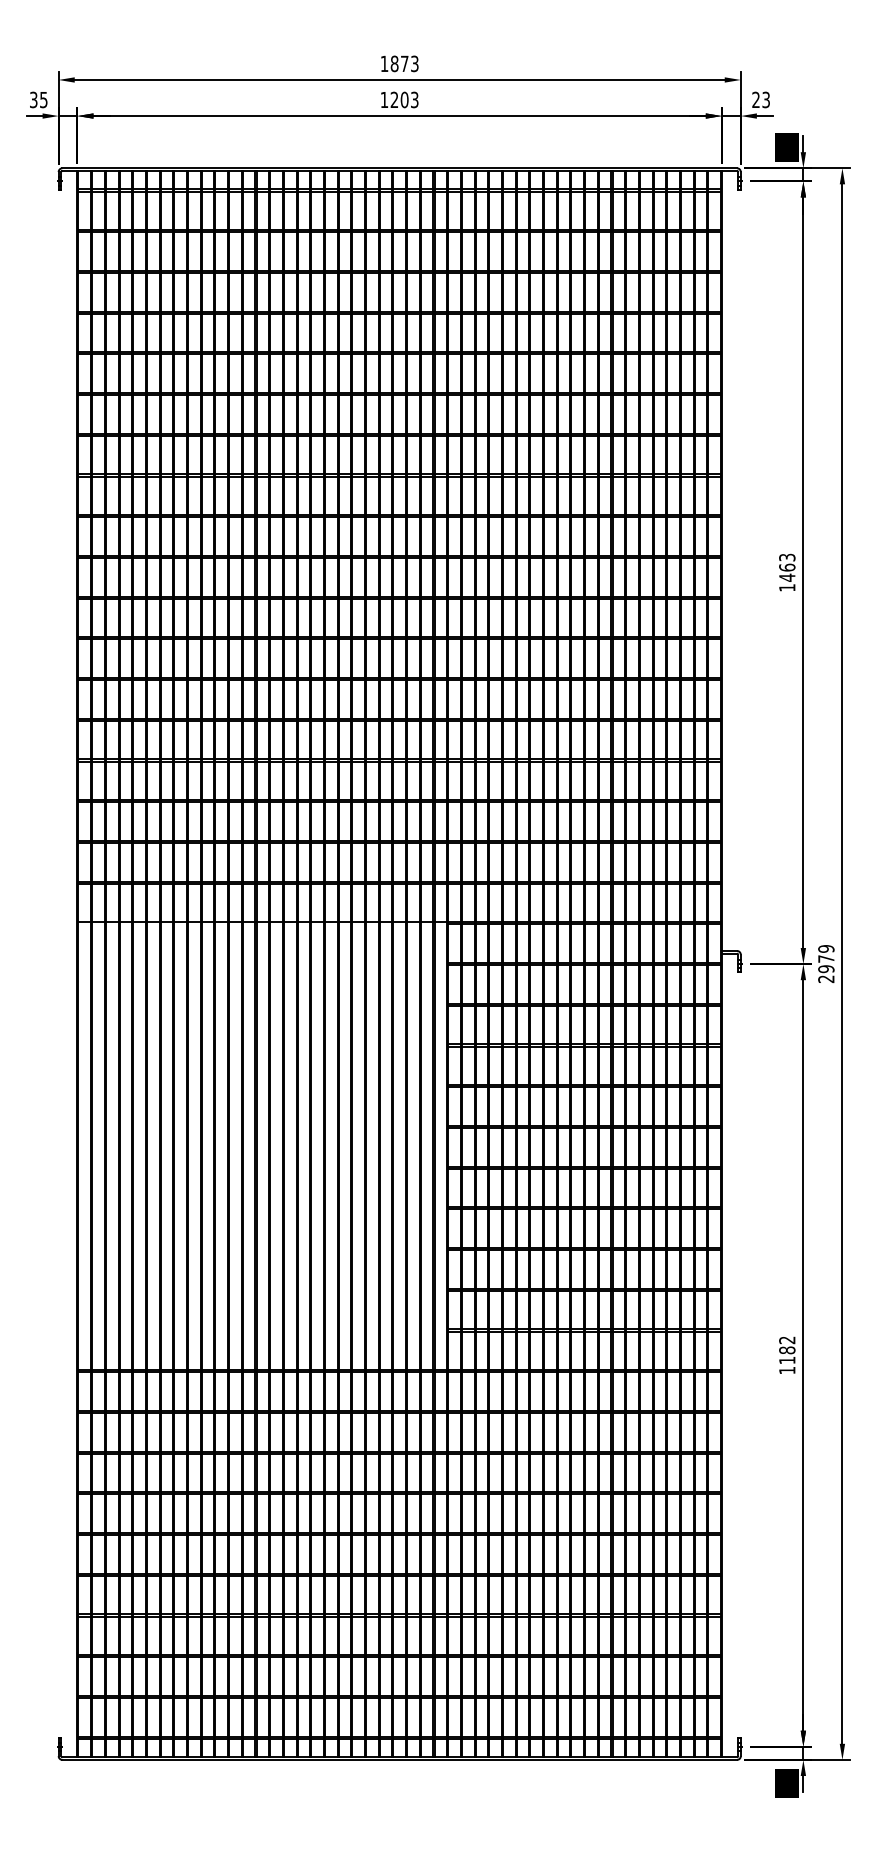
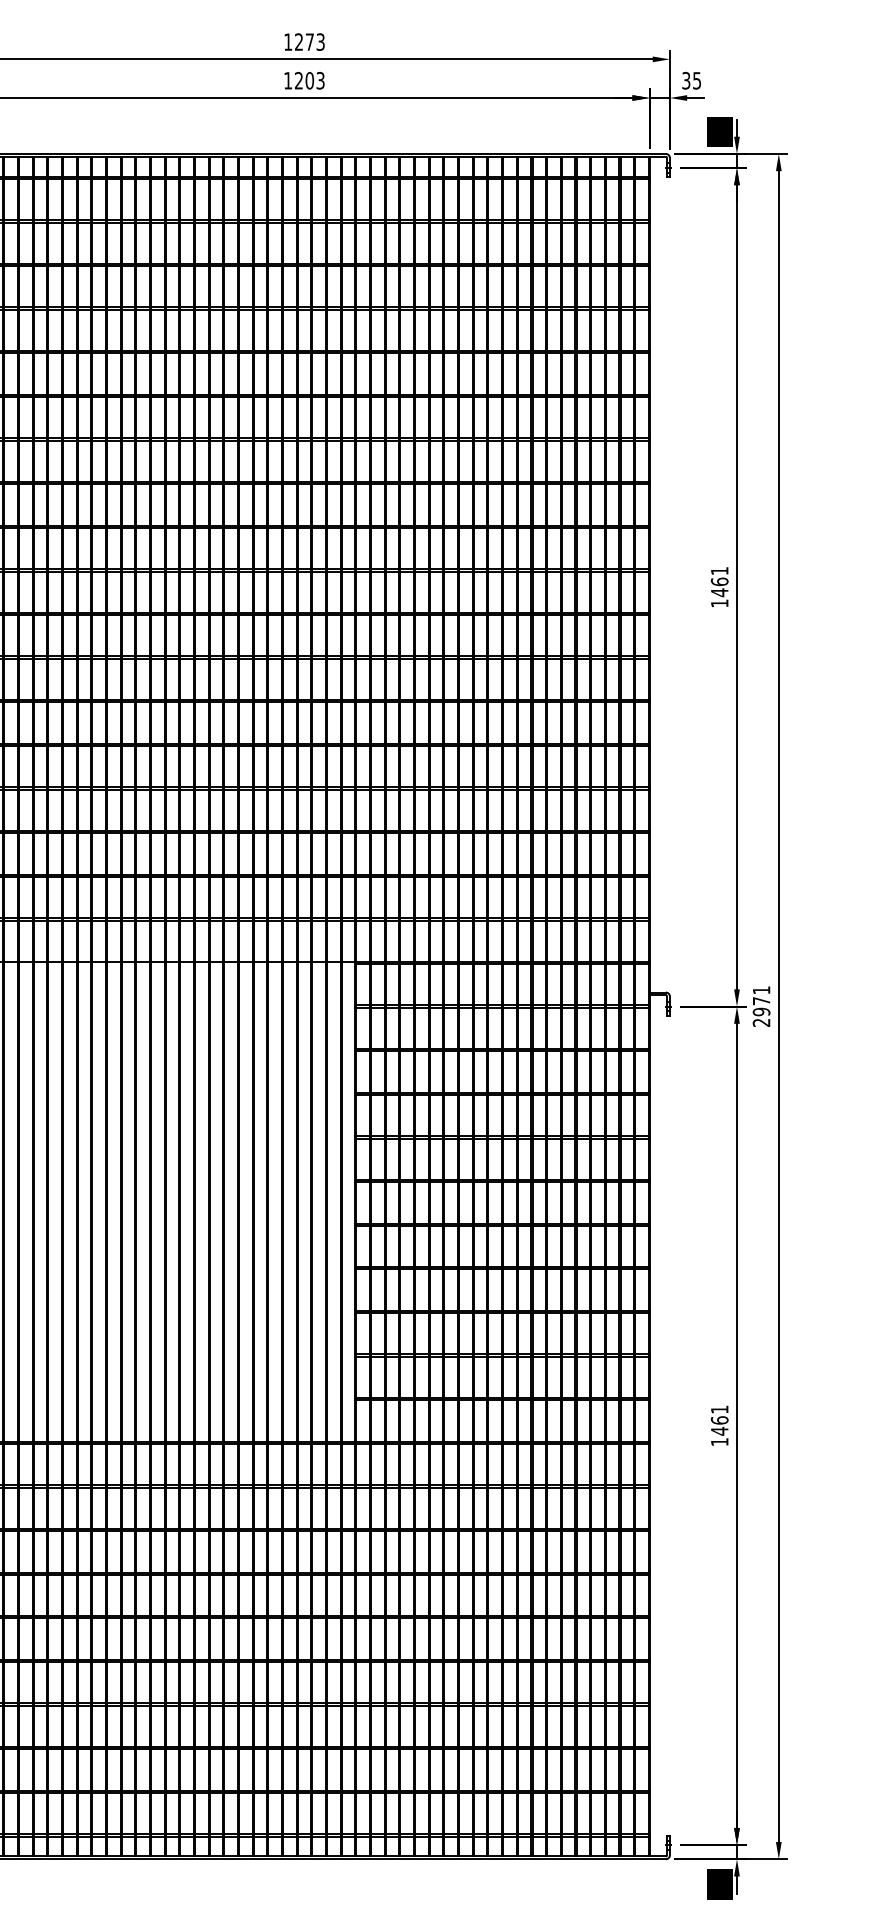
text: (394, 63) -> (298, 41), 1873 -> 1273
text: (760, 99) -> (691, 80), 23 -> 35
text: (787, 557) -> (719, 570), 1463 -> 1461
text: (826, 948) -> (761, 989), 2979 -> 2971
text: (787, 1350) -> (719, 1420), 1182 -> 1461

